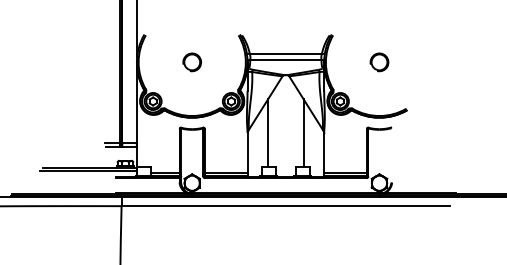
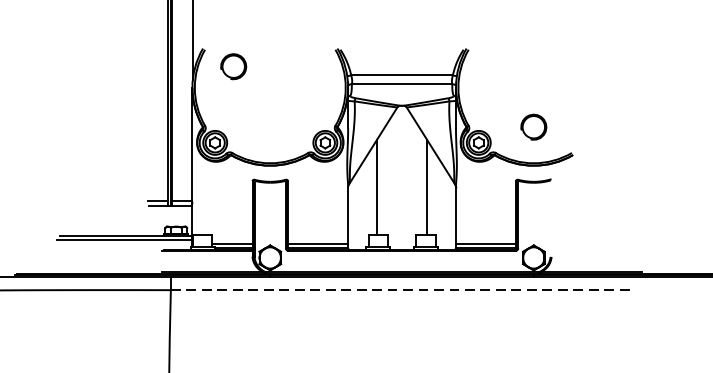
part: (192, 62) -> (234, 66), moved
part: (379, 62) -> (533, 127), moved
line: (286, 206) -> (402, 290), solid -> dashed

